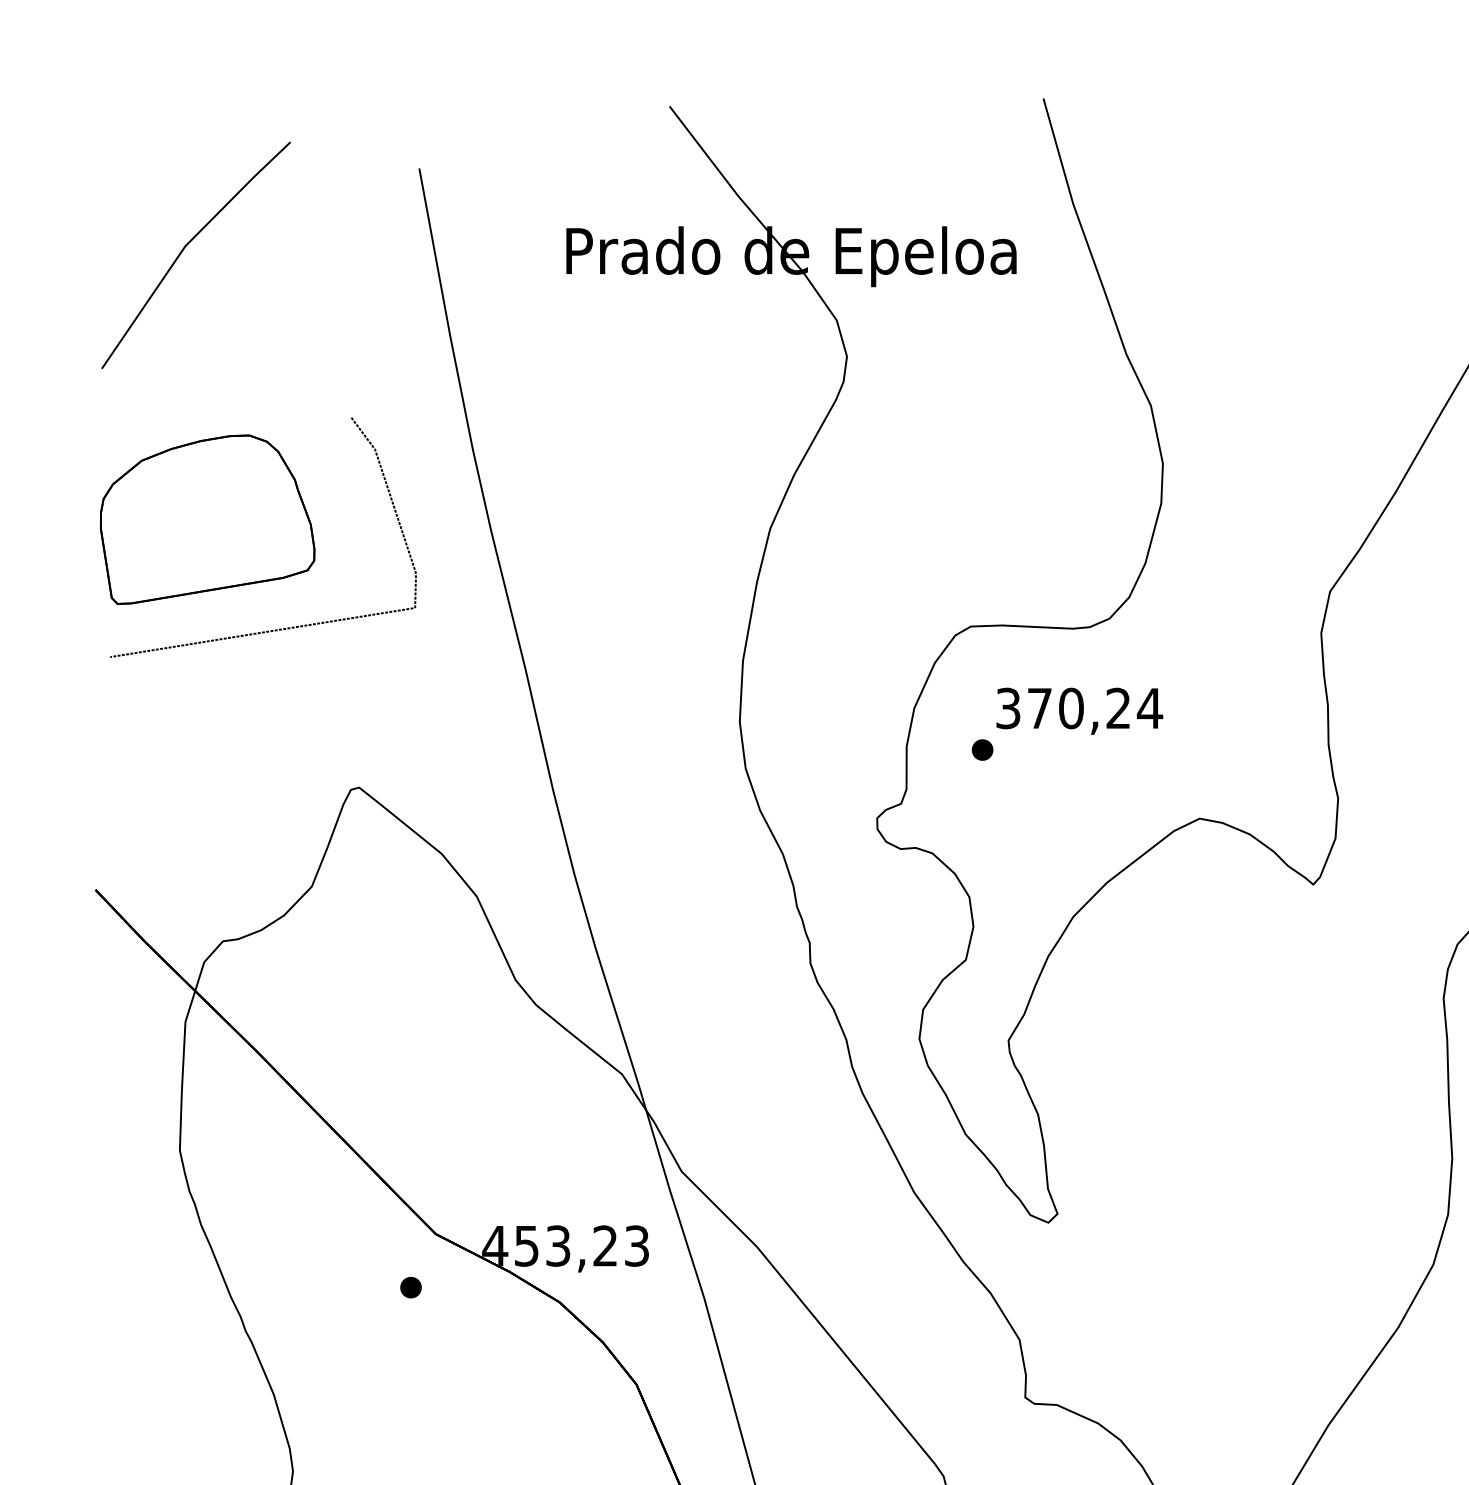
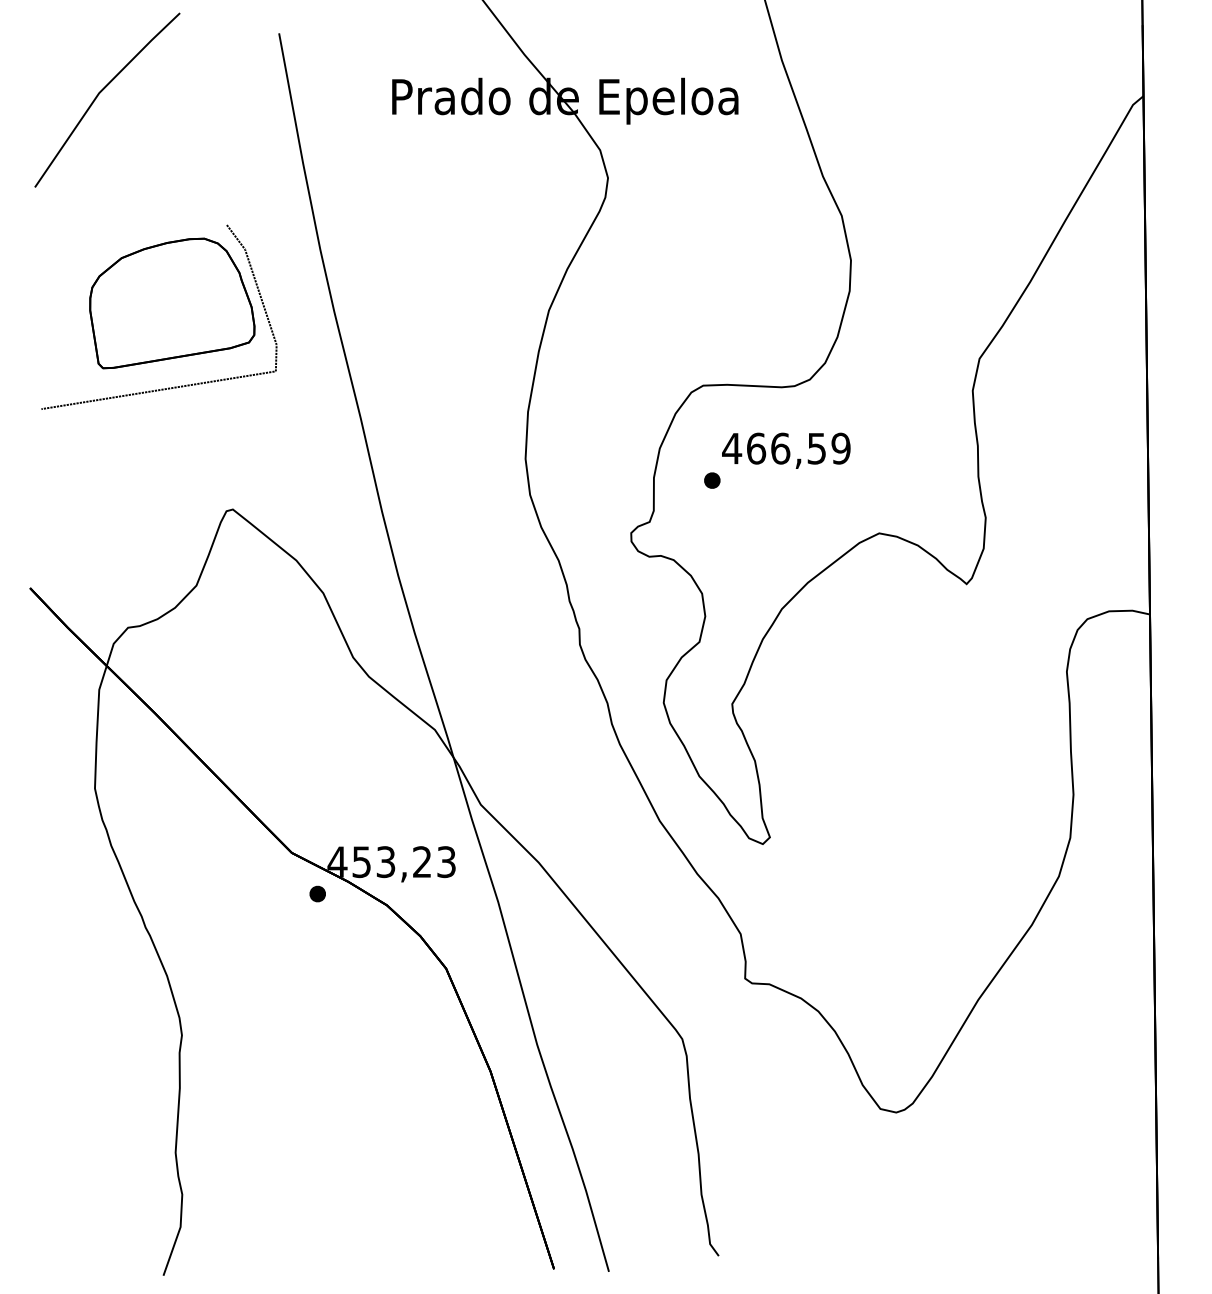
part: (207, 519) -> (172, 303), moved
text: (1079, 708) -> (786, 448), 370,24 -> 466,59
part: (410, 1286) -> (317, 893), moved

